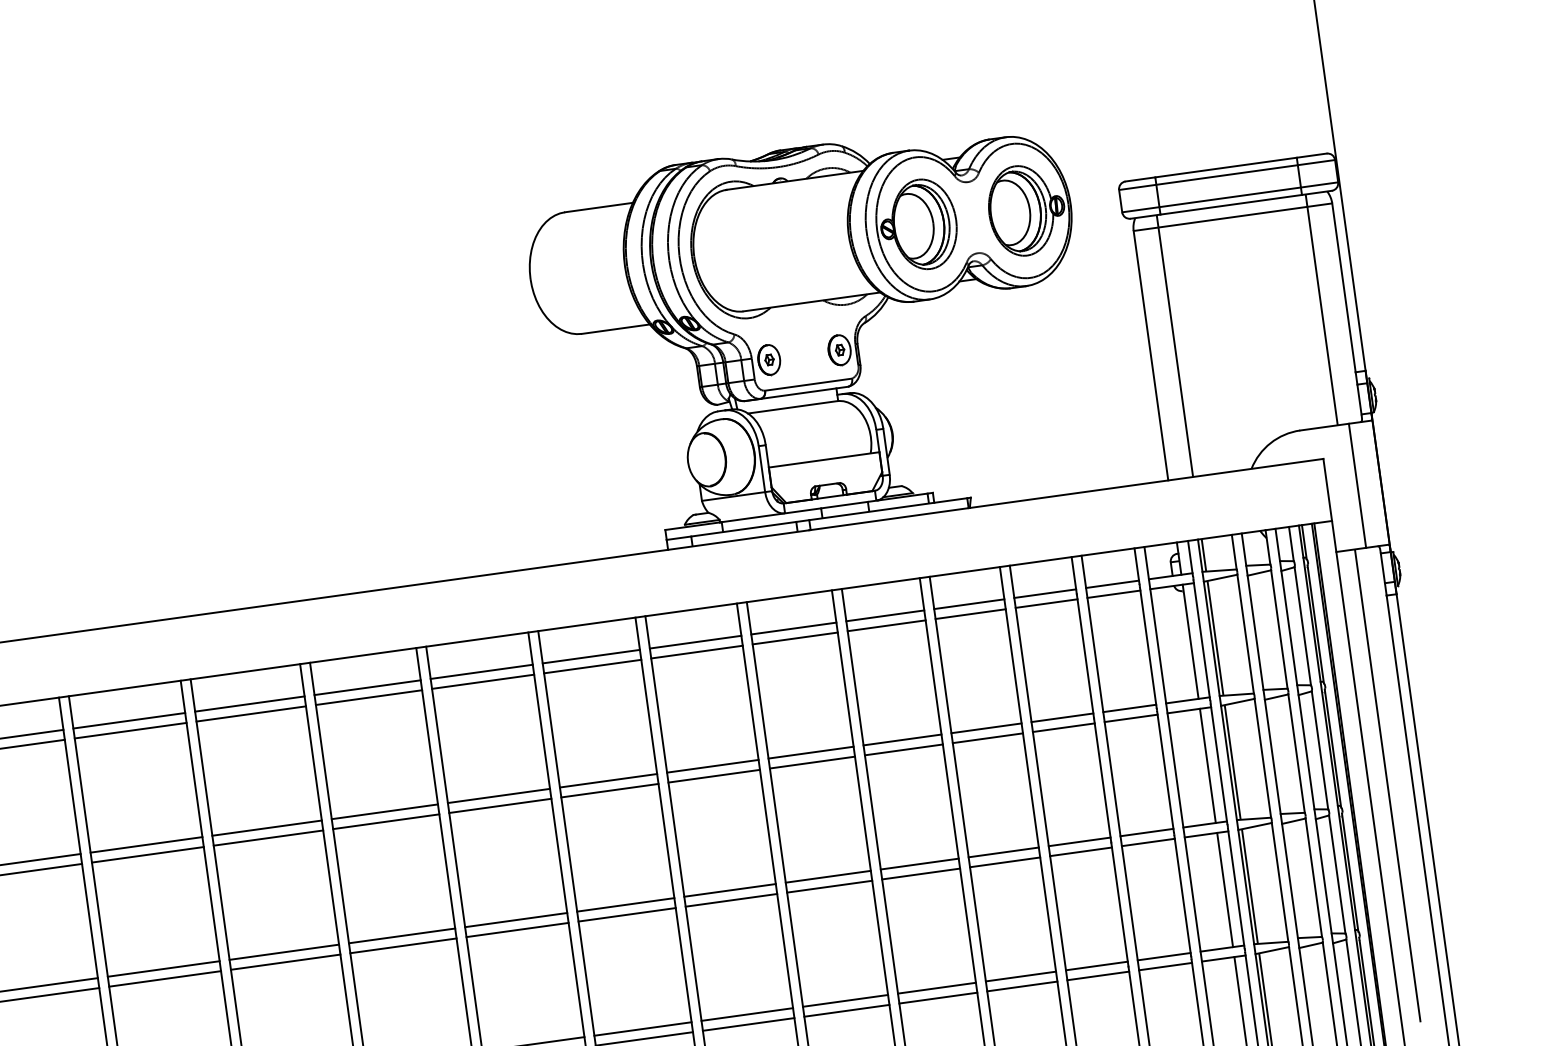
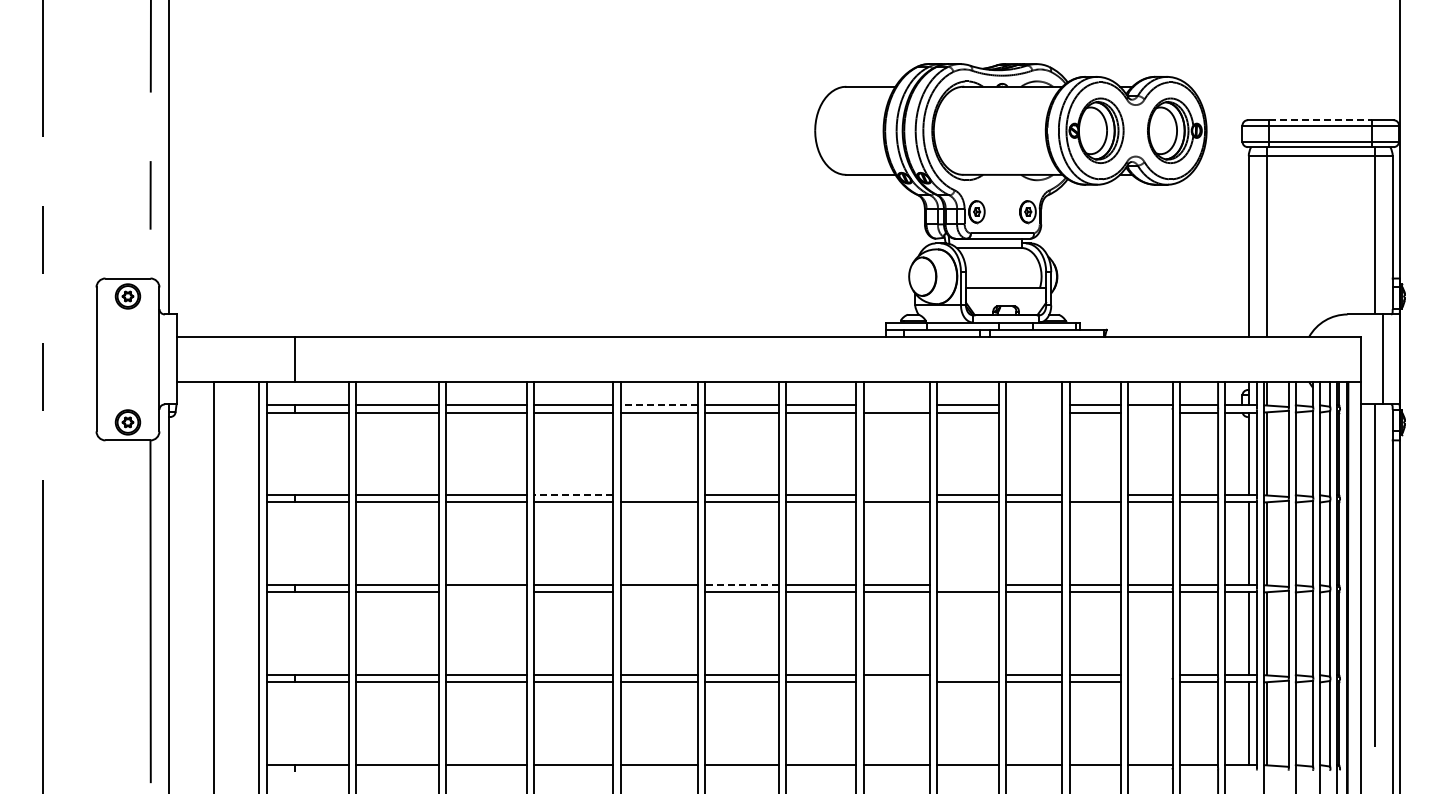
line: (1227, 167) -> (1321, 120), solid -> dashed
line: (1045, 603) -> (1149, 412), removed
line: (884, 616) -> (1033, 405), removed
line: (885, 625) -> (1033, 412), removed
line: (695, 642) -> (896, 405), removed
line: (366, 688) -> (658, 405), solid -> dashed
line: (985, 728) -> (1094, 495), removed
line: (712, 766) -> (896, 495), removed
line: (384, 812) -> (658, 495), removed
line: (266, 828) -> (573, 495), solid -> dashed
line: (827, 877) -> (967, 585), removed
line: (515, 920) -> (741, 585), solid -> dashed
line: (402, 946) -> (658, 592), removed
line: (1096, 966) -> (1149, 675), removed
line: (1097, 976) -> (1149, 682), removed
line: (164, 979) -> (485, 592), removed
line: (844, 1001) -> (967, 675), removed
line: (748, 1024) -> (896, 682), removed

